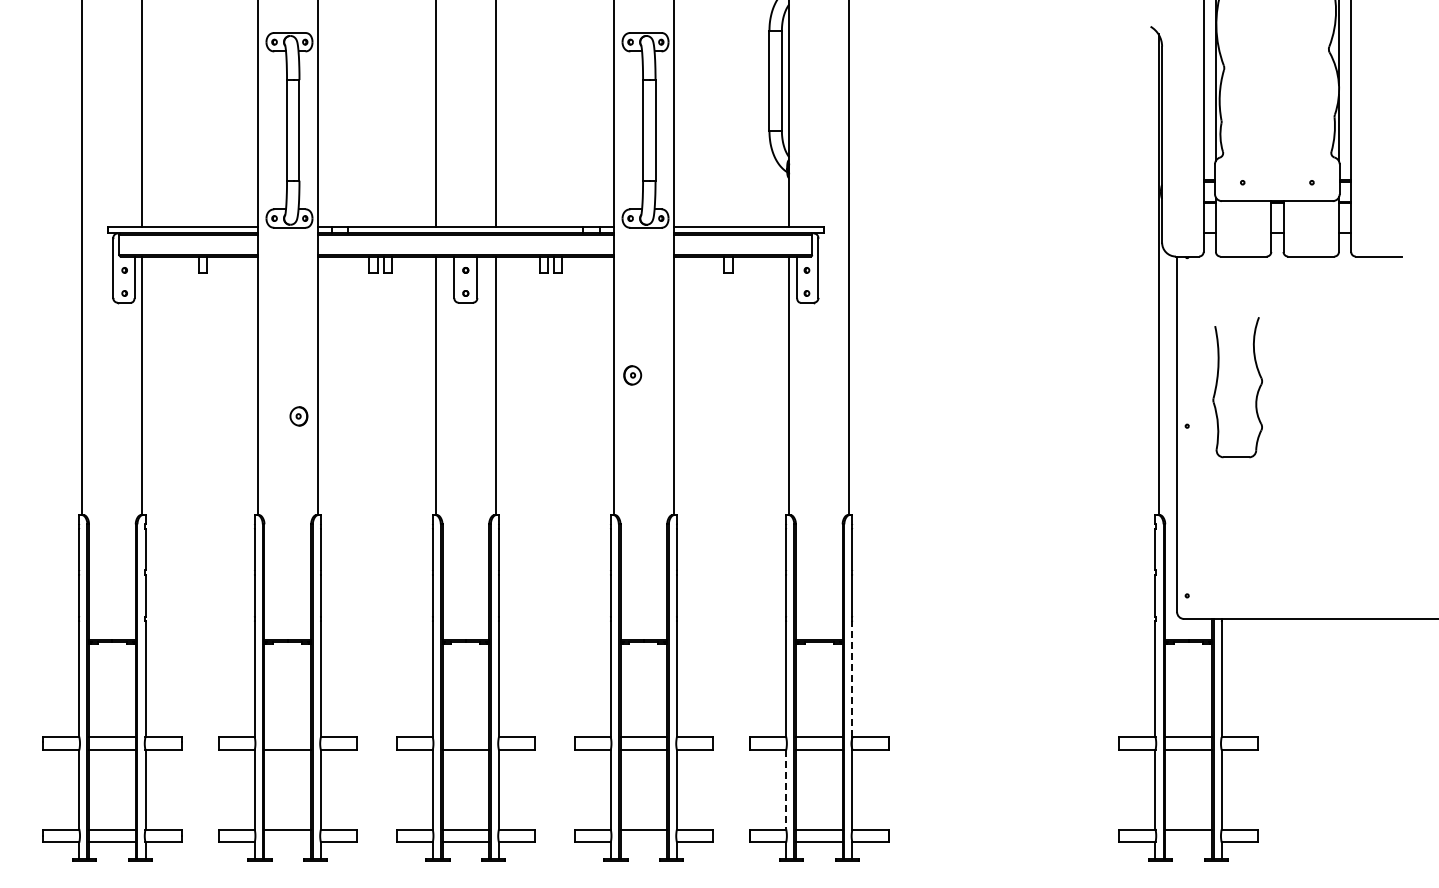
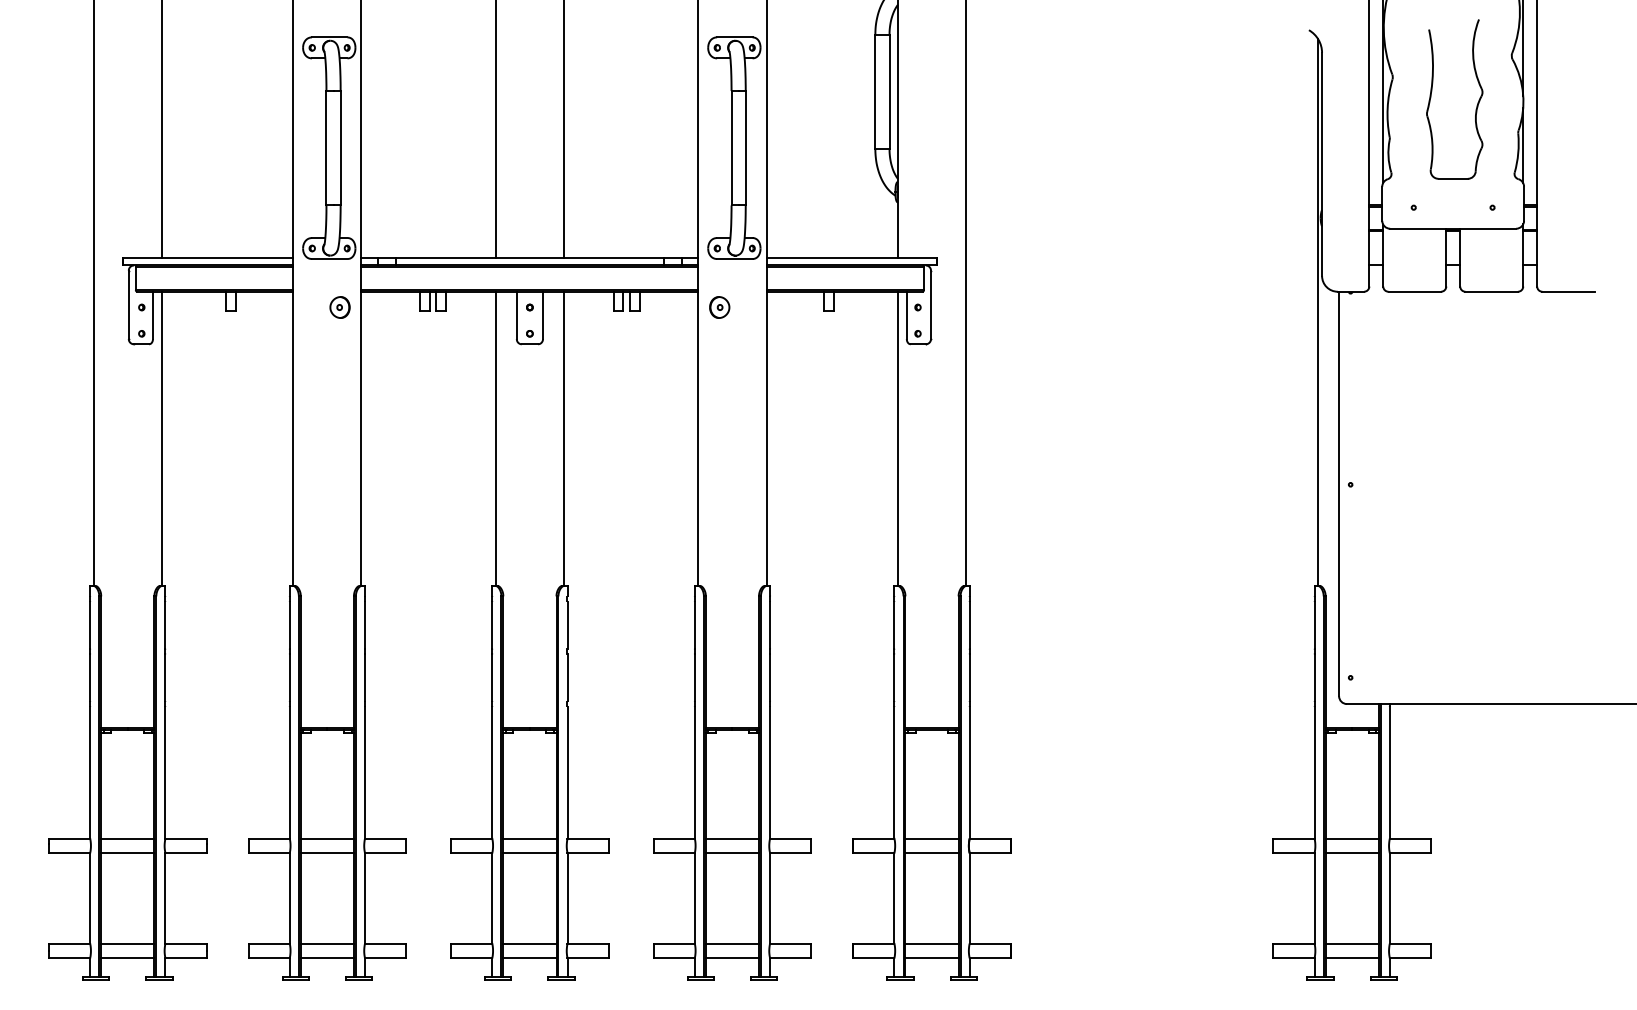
part: (632, 375) -> (719, 307), moved
part: (1256, 393) -> (1476, 106), moved
part: (298, 416) -> (339, 307), moved
line: (852, 679) -> (969, 772), dashed -> solid
line: (287, 737) -> (327, 838), added
line: (465, 737) -> (529, 838), added
line: (786, 790) -> (894, 899), dashed -> solid
line: (287, 842) -> (327, 958), added
line: (643, 842) -> (732, 958), added
line: (1188, 842) -> (1352, 958), added

